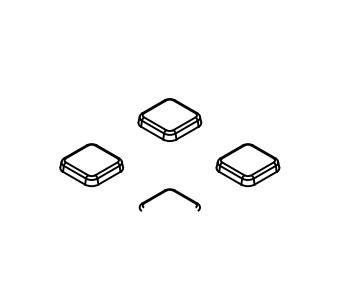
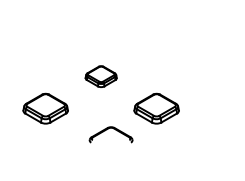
part: (169, 119) -> (100, 76), size x0.7
part: (165, 192) -> (108, 129), moved

